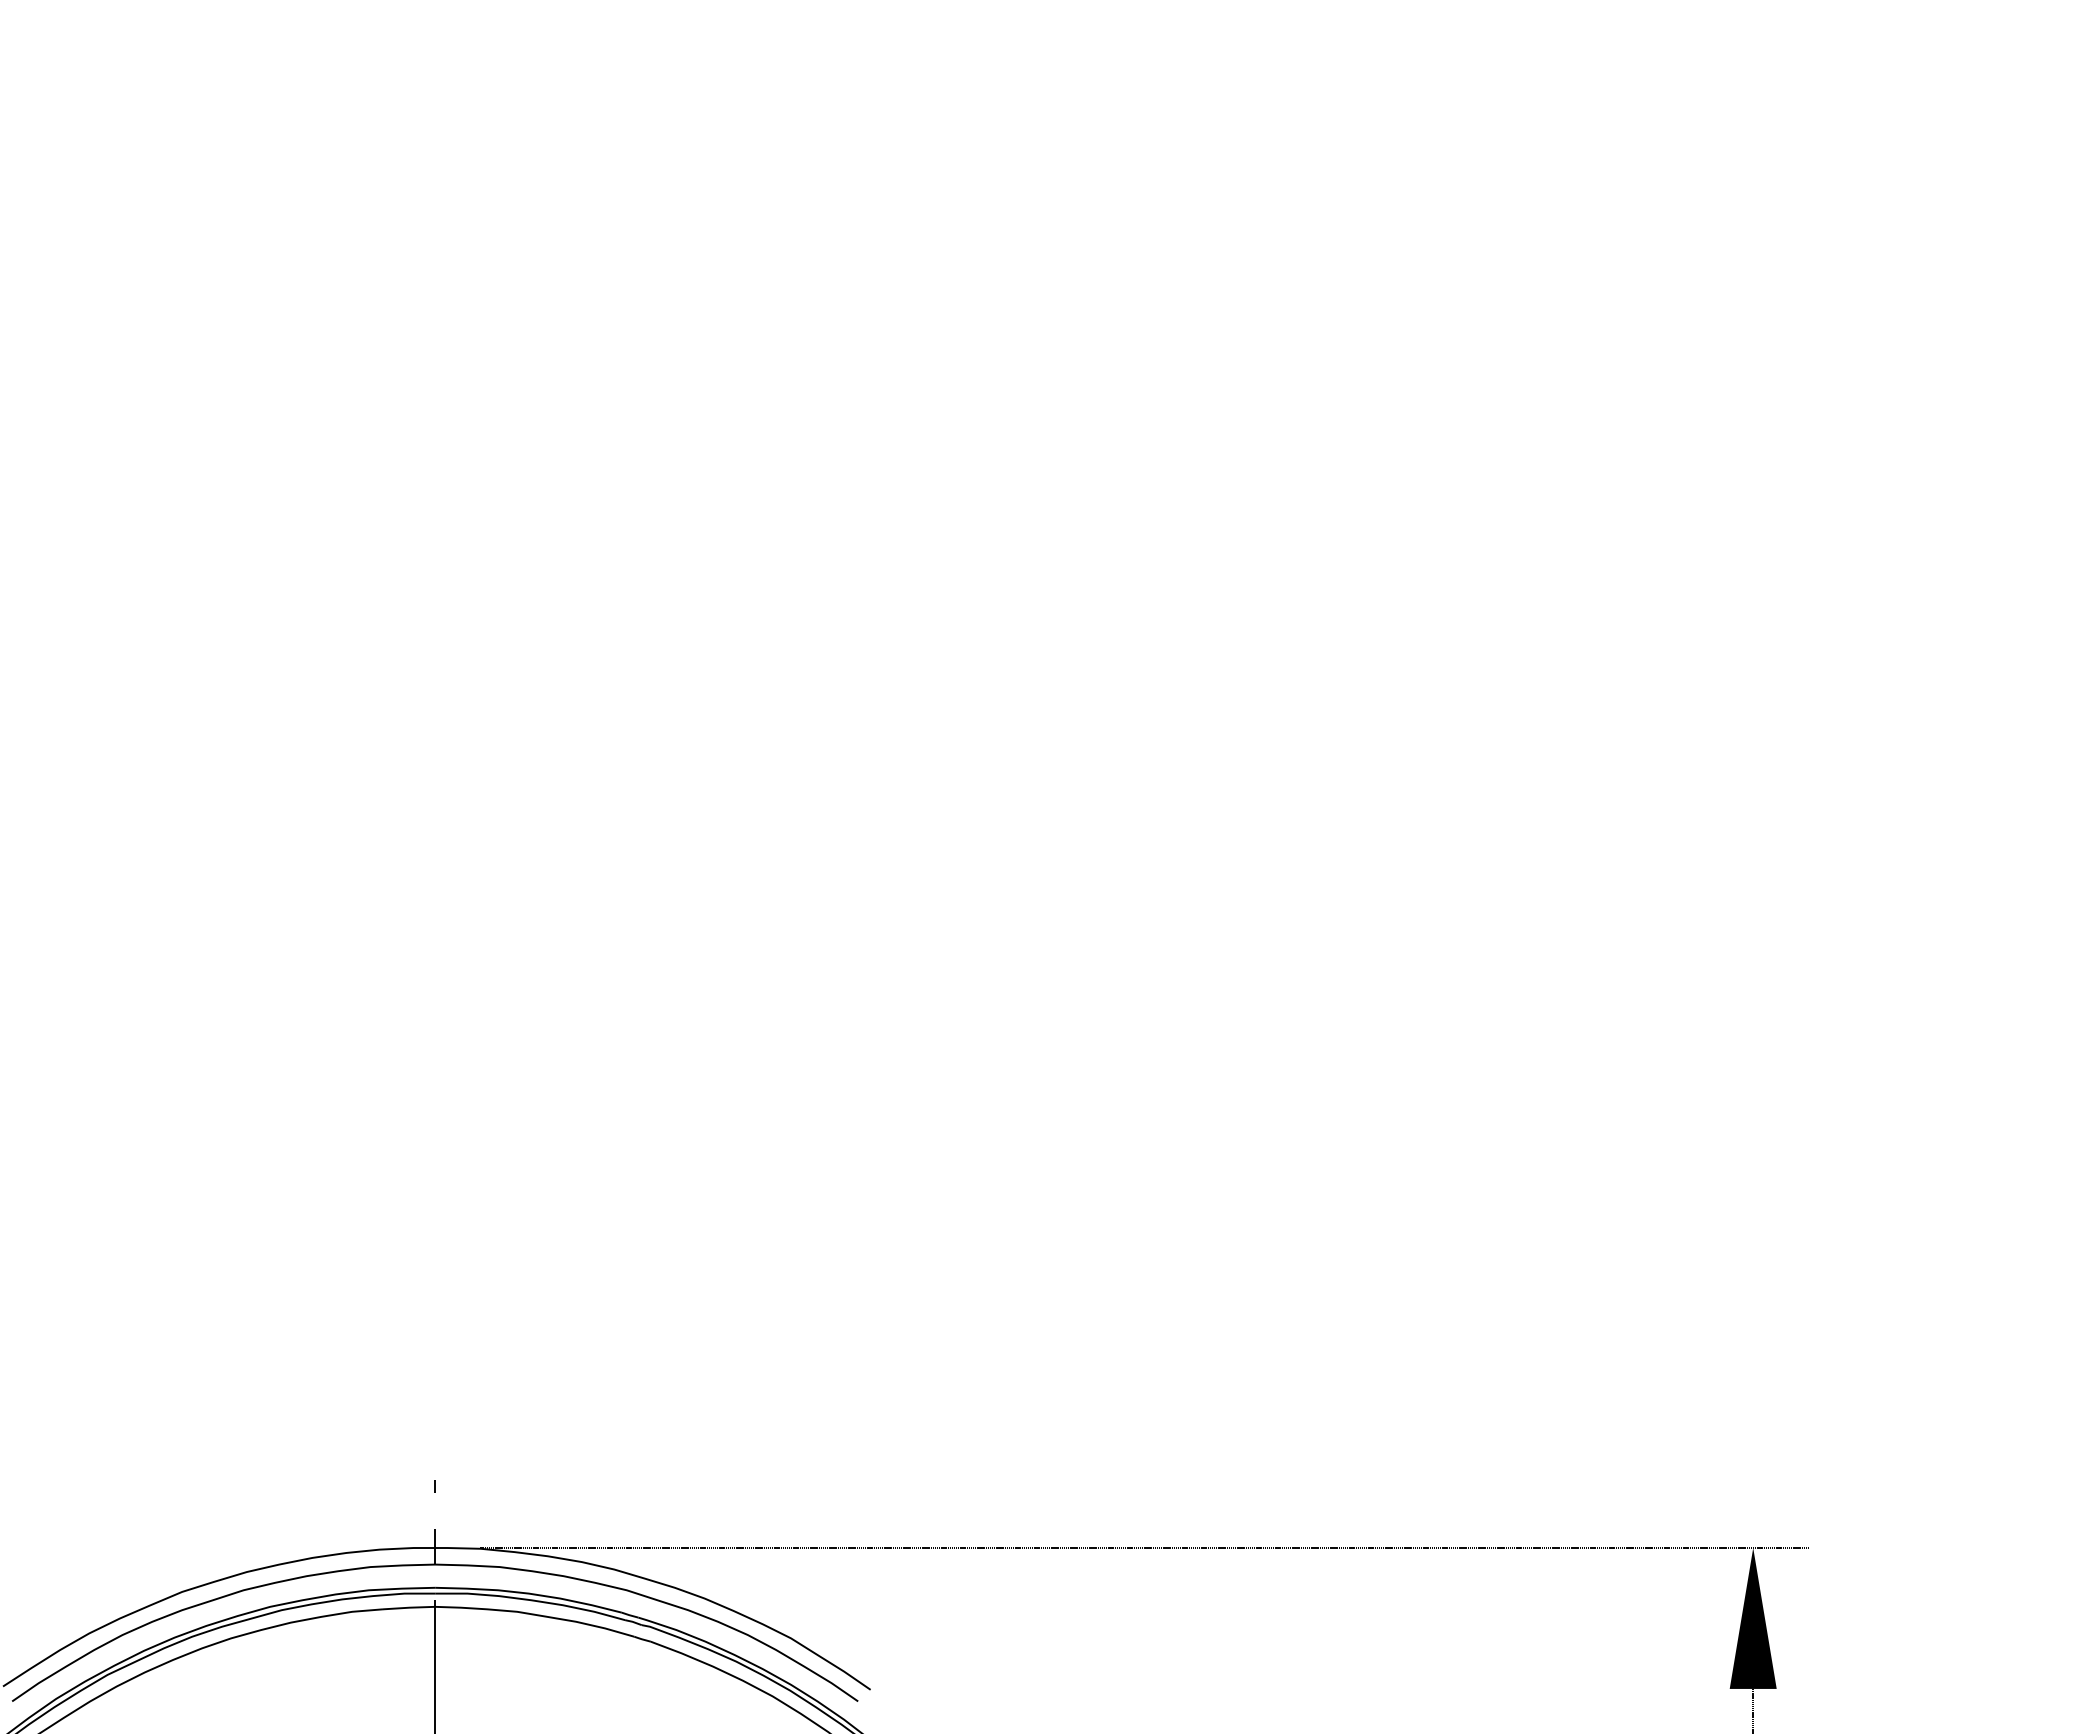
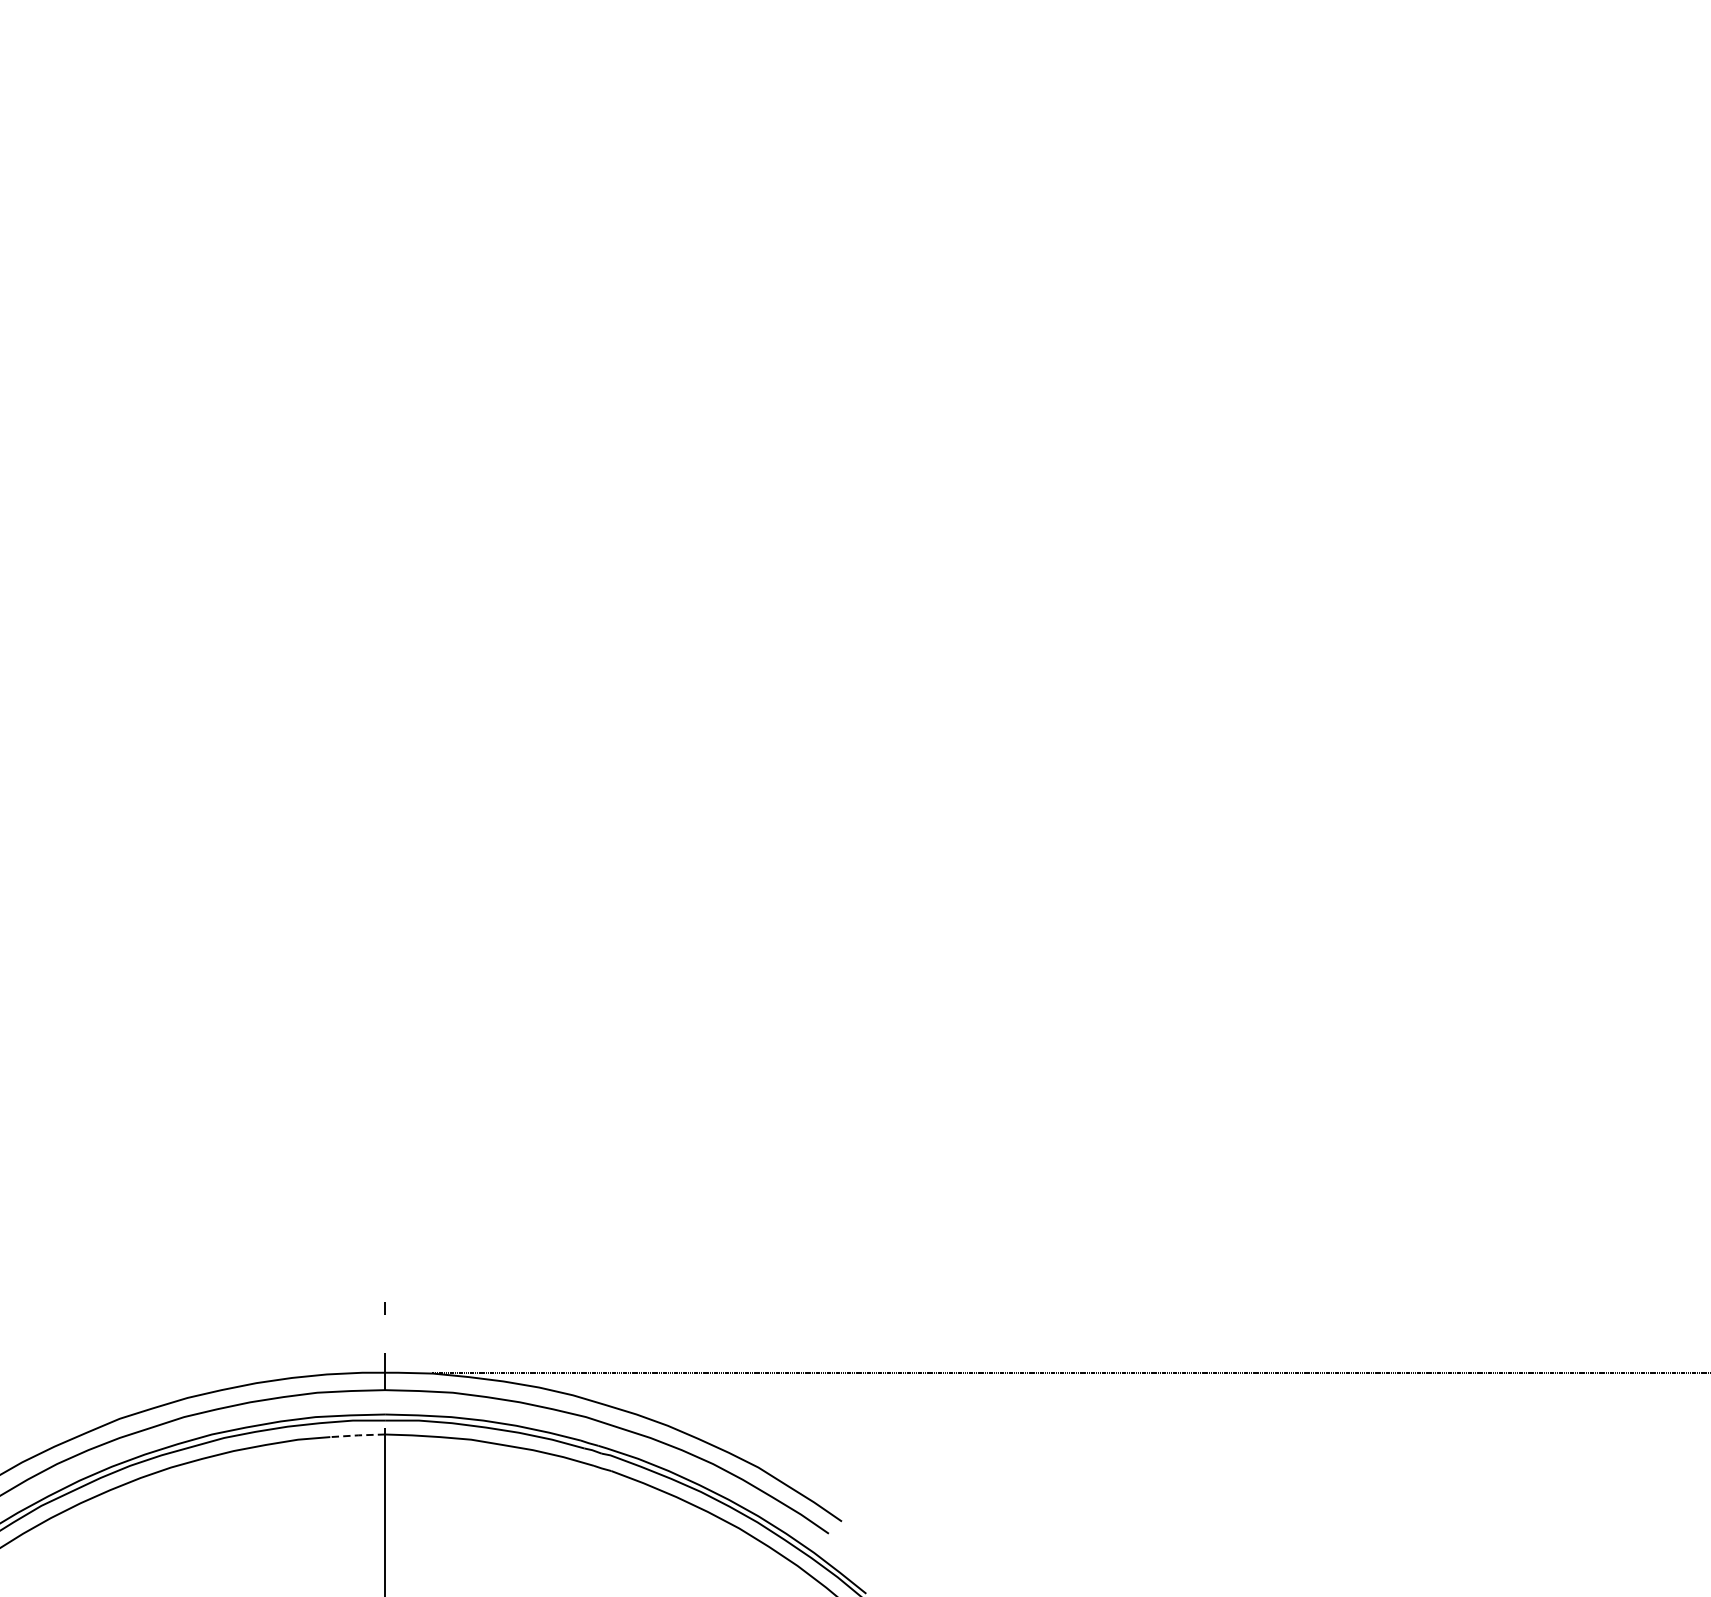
line: (409, 1607) -> (358, 1435), solid -> dashed

